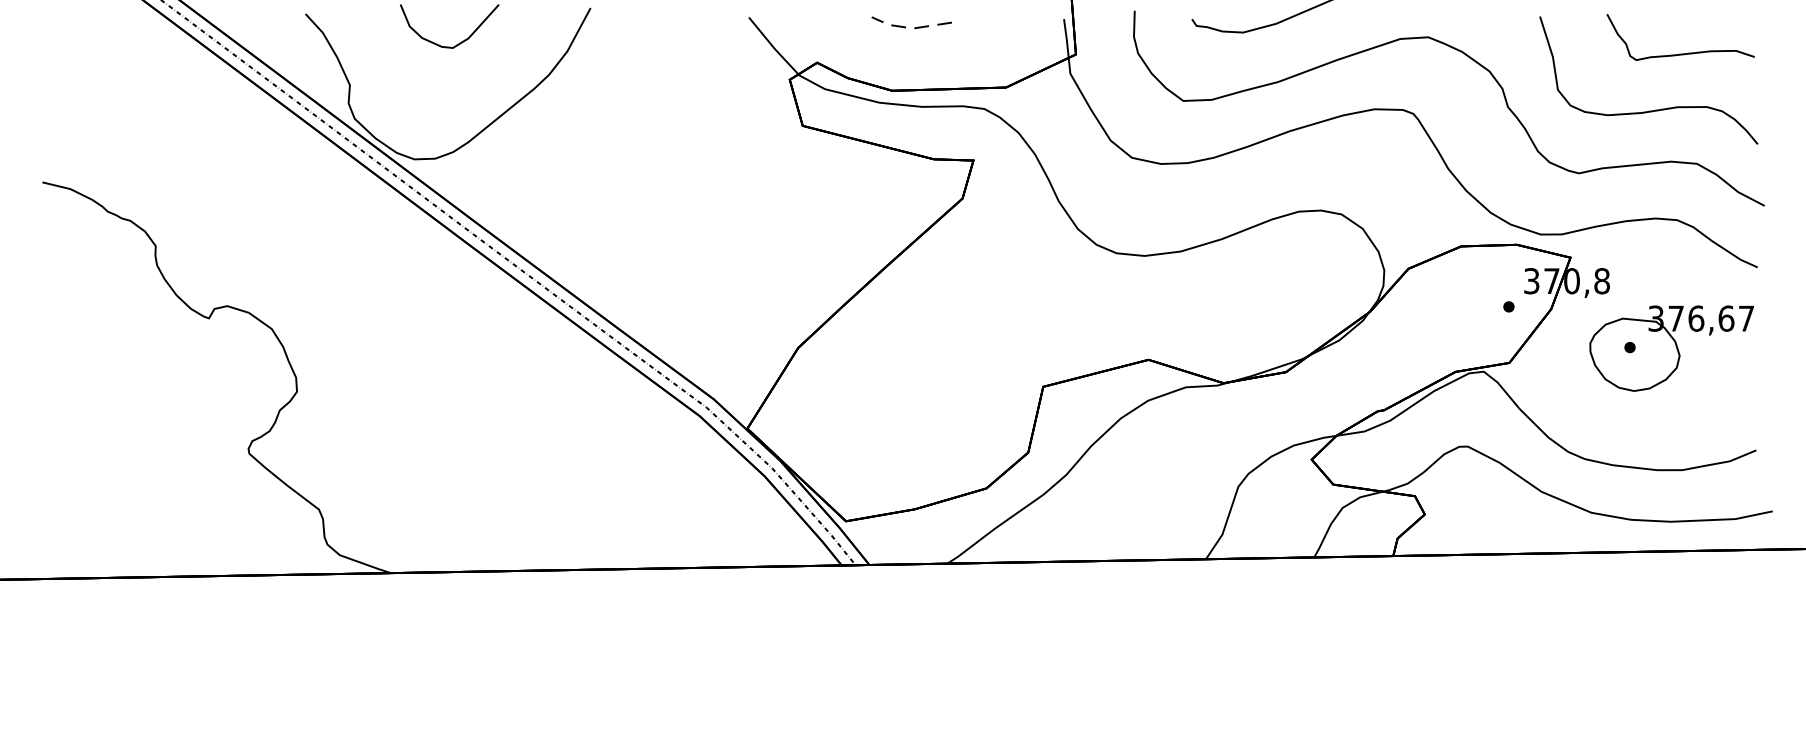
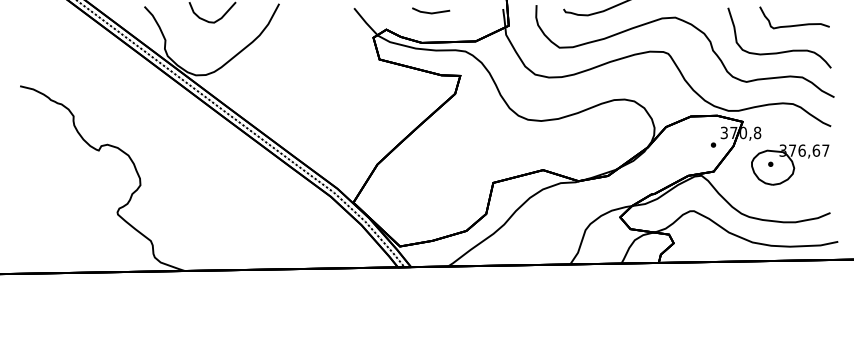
line: (908, 28) -> (429, 13), dashed -> solid

